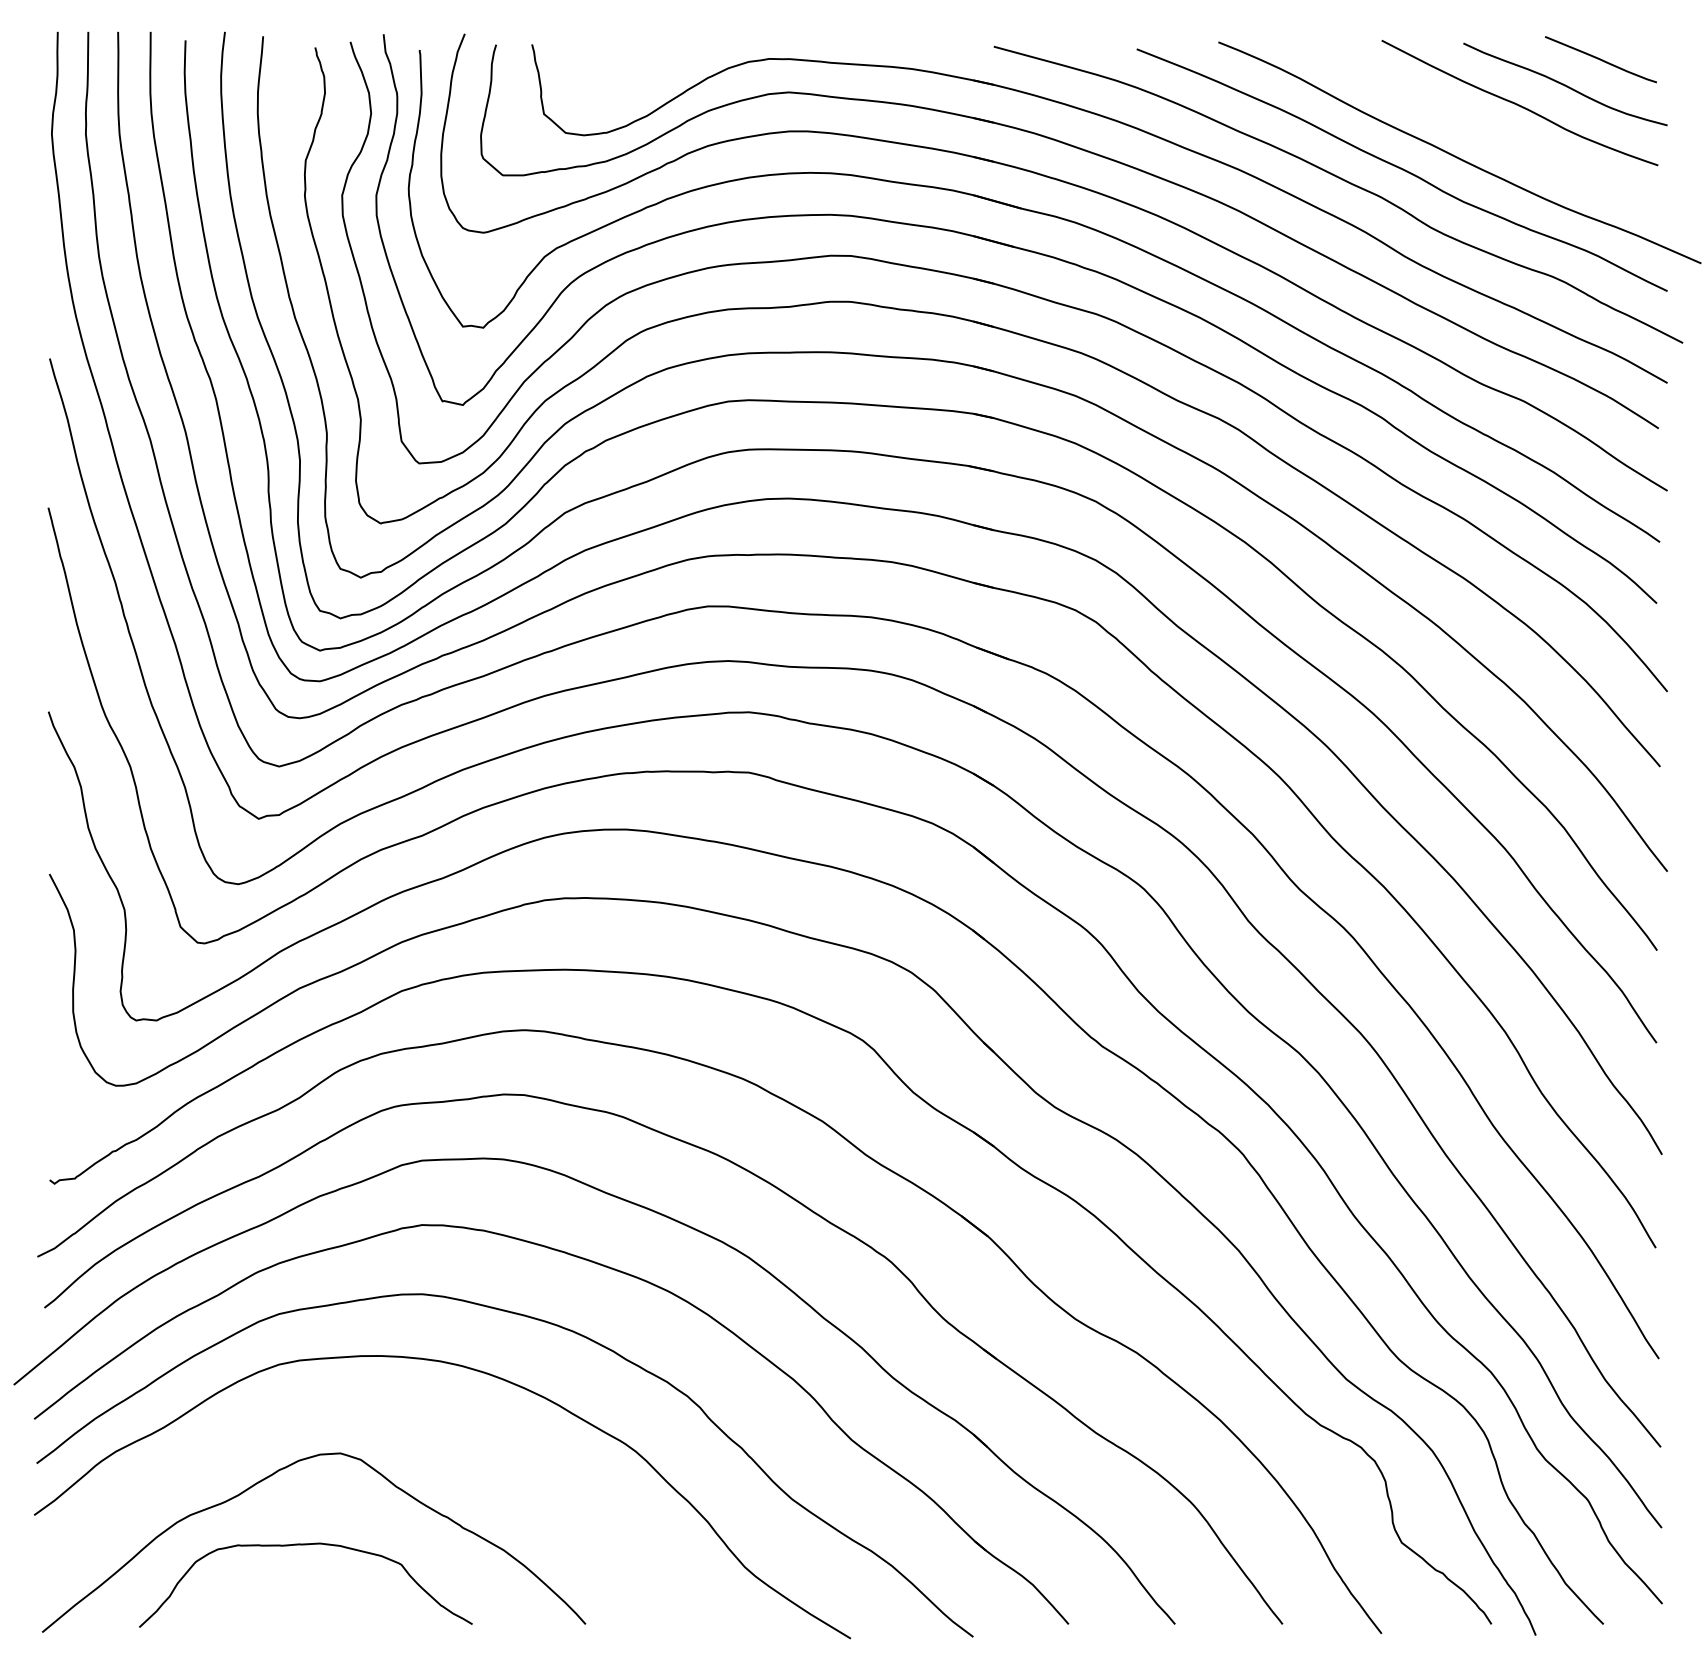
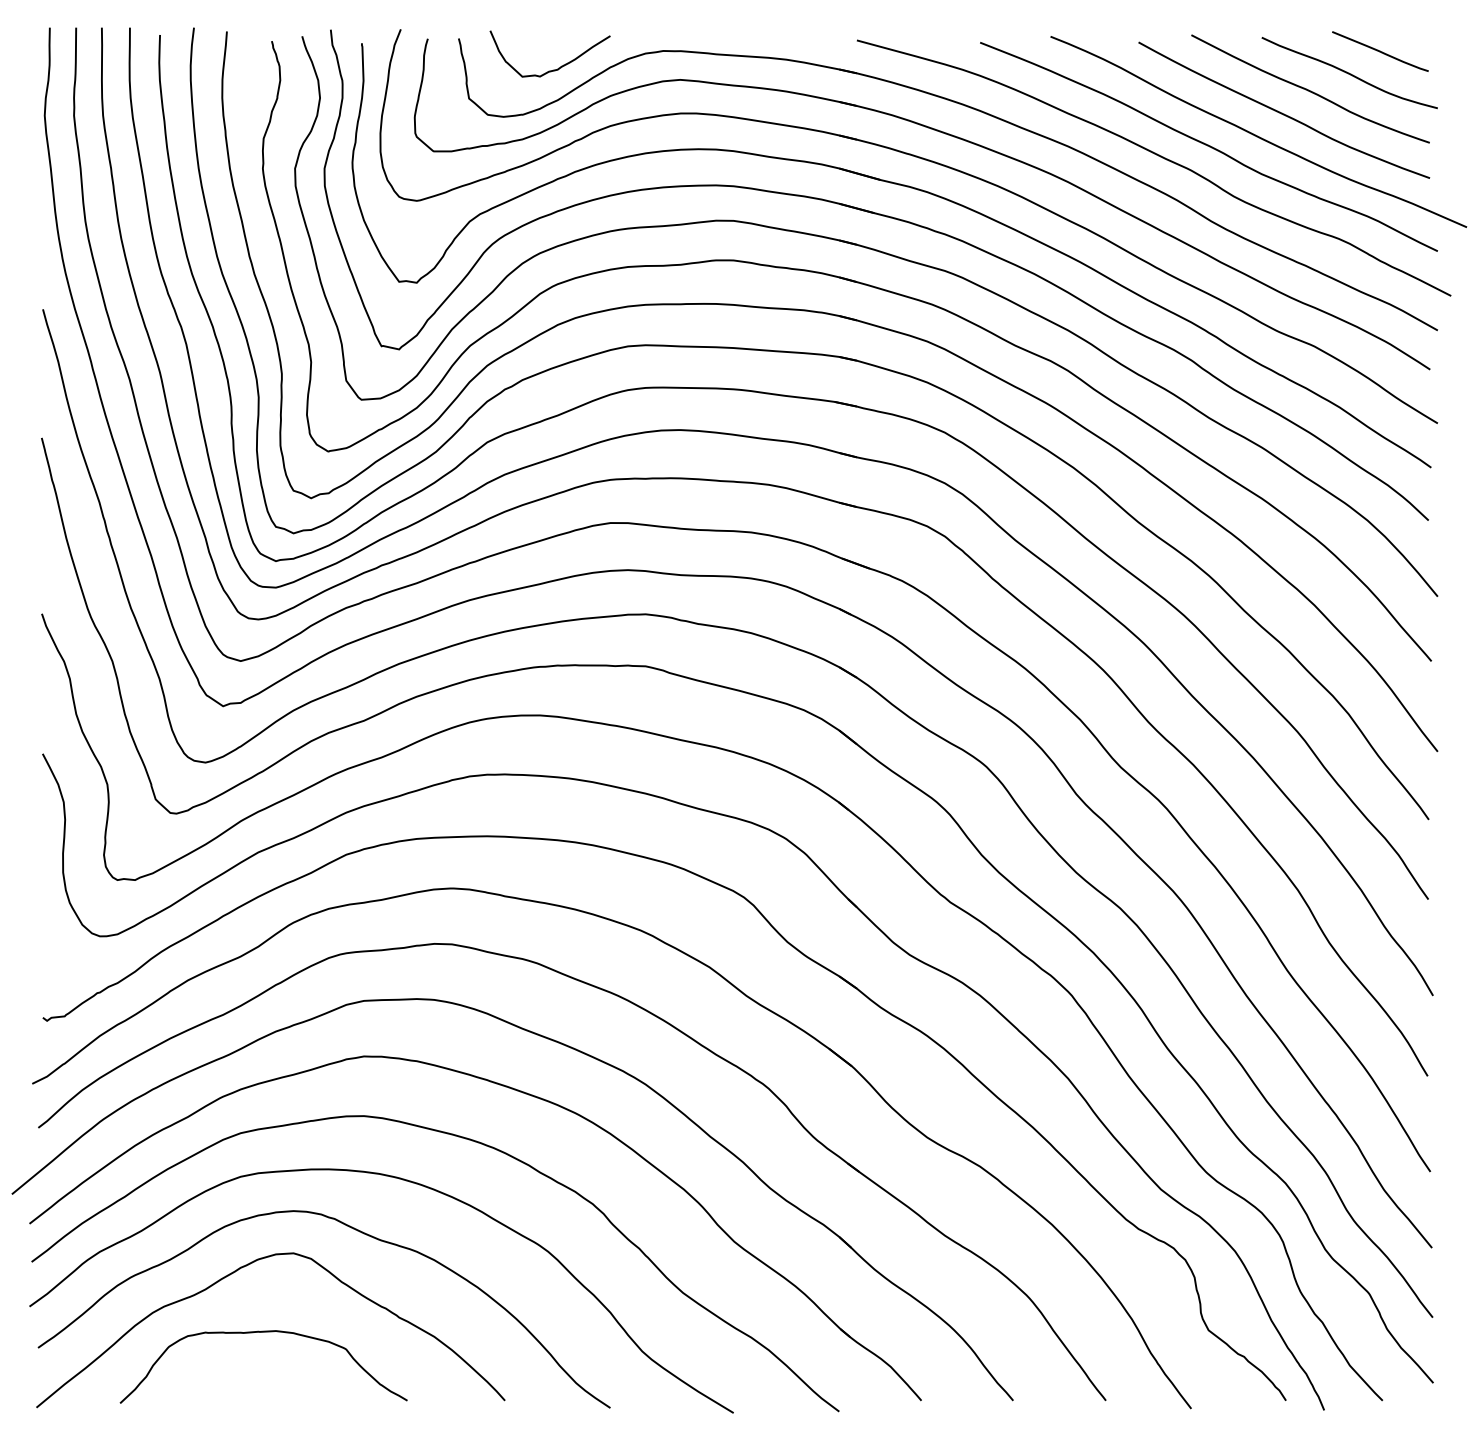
curve: (641, 80) -> (553, 69), added
curve: (1487, 130) -> (1282, 112), added
curve: (419, 1430) -> (361, 1233), added

